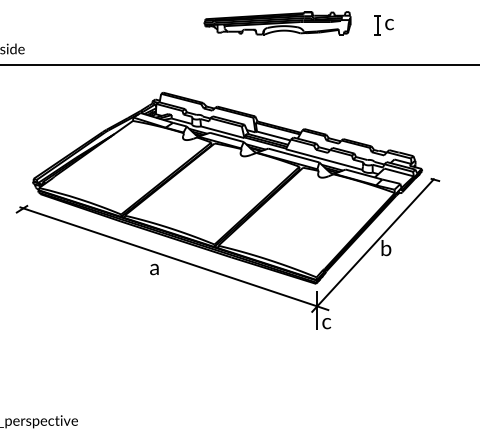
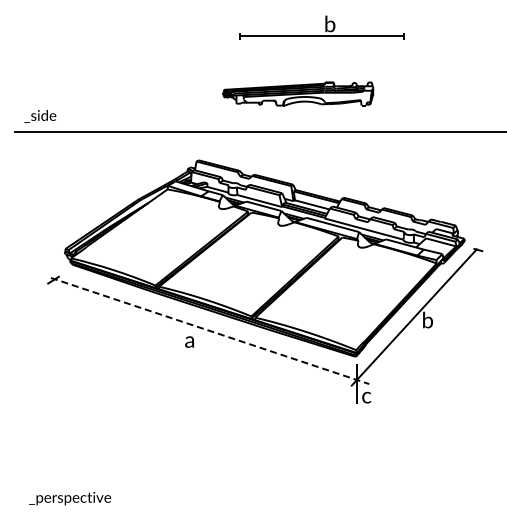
part: (277, 22) -> (298, 93), moved
part: (383, 24) -> (425, 90), removed
line: (174, 259) -> (210, 331), solid -> dashed

